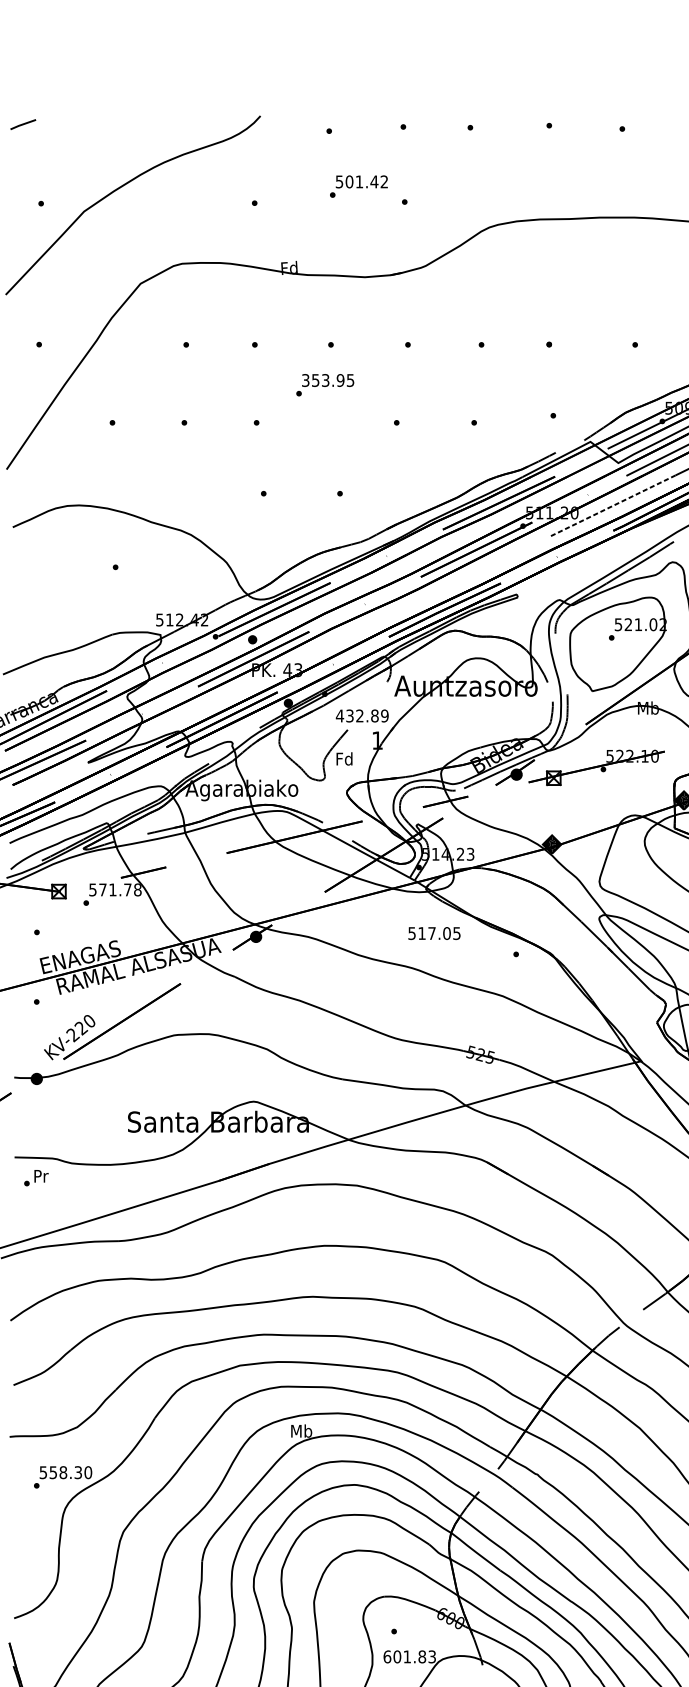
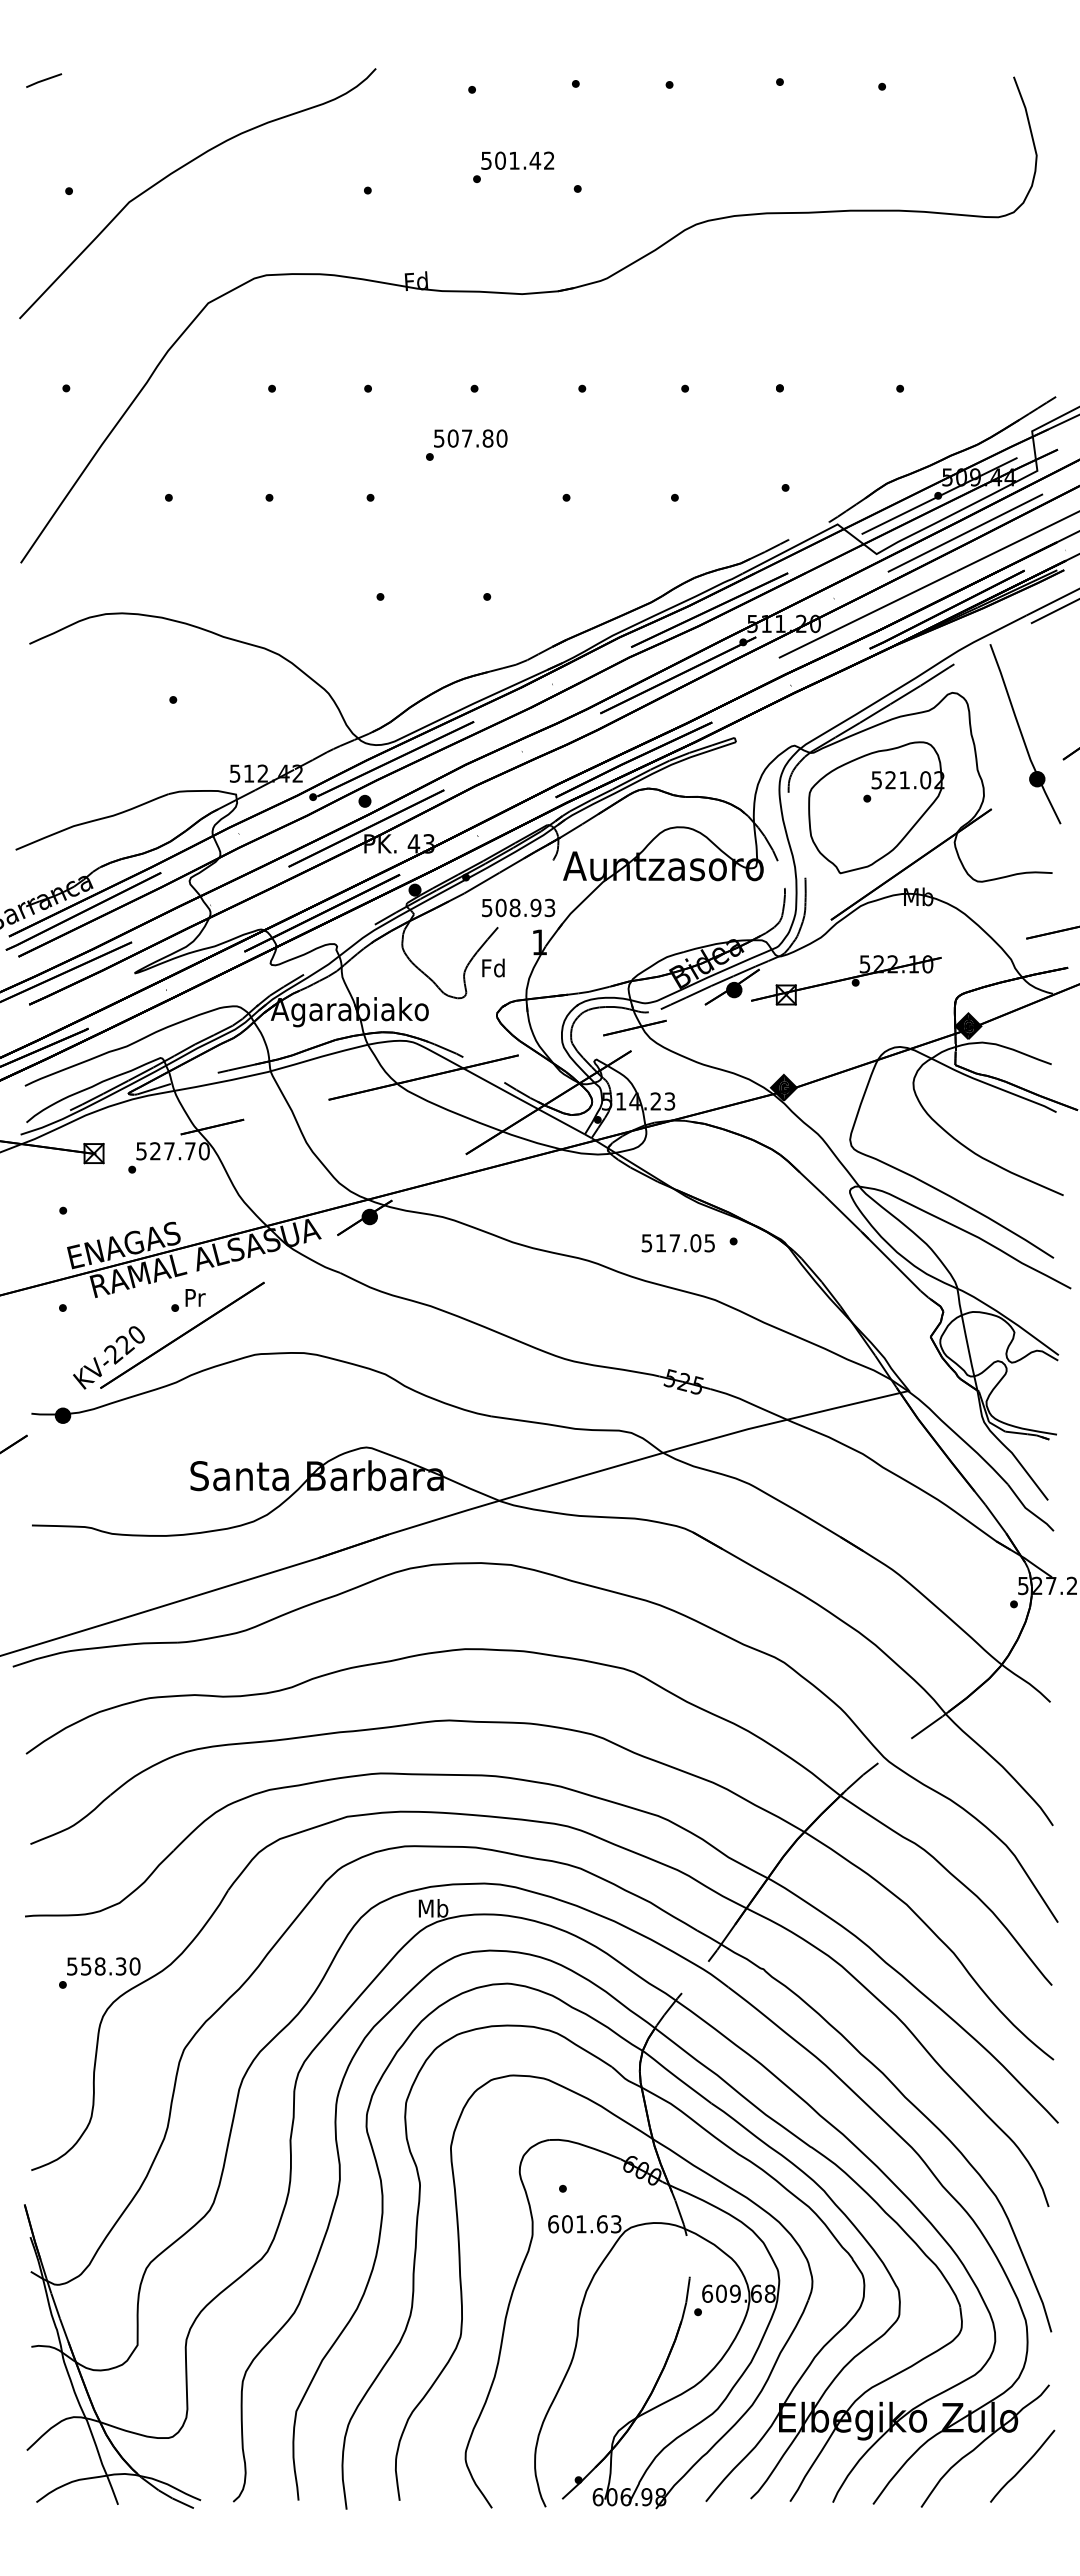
text: (328, 380) -> (470, 438), 353.95 -> 507.80
line: (611, 506) -> (867, 614), dashed -> solid
text: (362, 715) -> (518, 907), 432.89 -> 508.93
text: (120, 890) -> (179, 1151), 571.78 -> 527.70
text: (433, 933) -> (677, 1243), moved
text: (36, 1178) -> (188, 1300), moved
text: (421, 1657) -> (601, 2224), 601.83 -> 601.63

